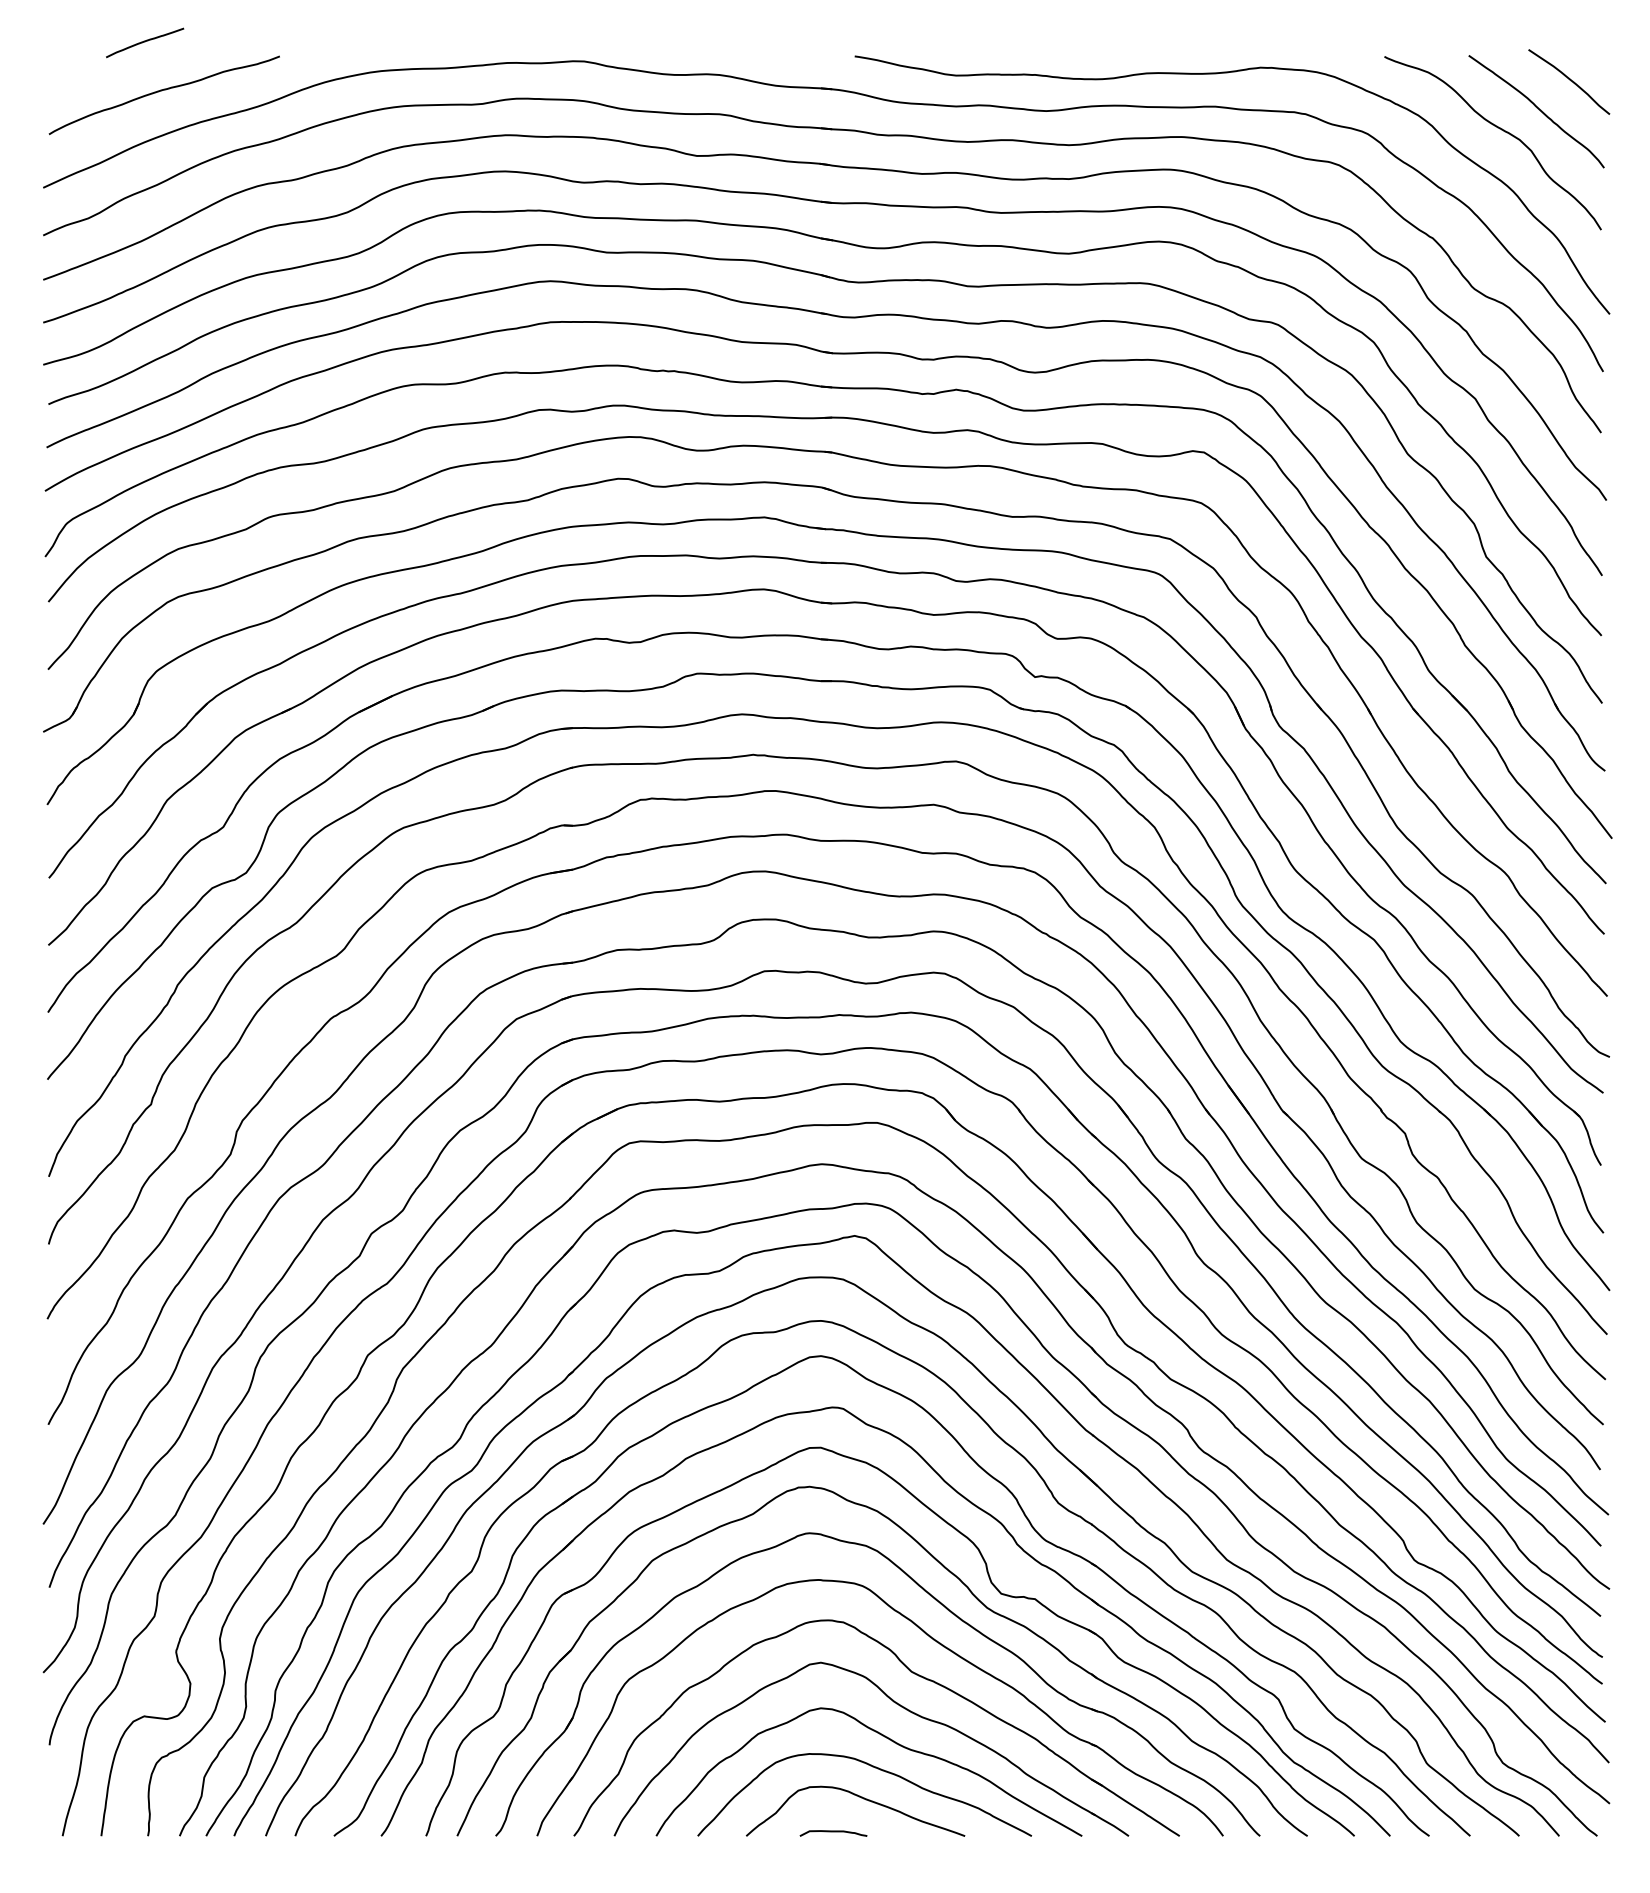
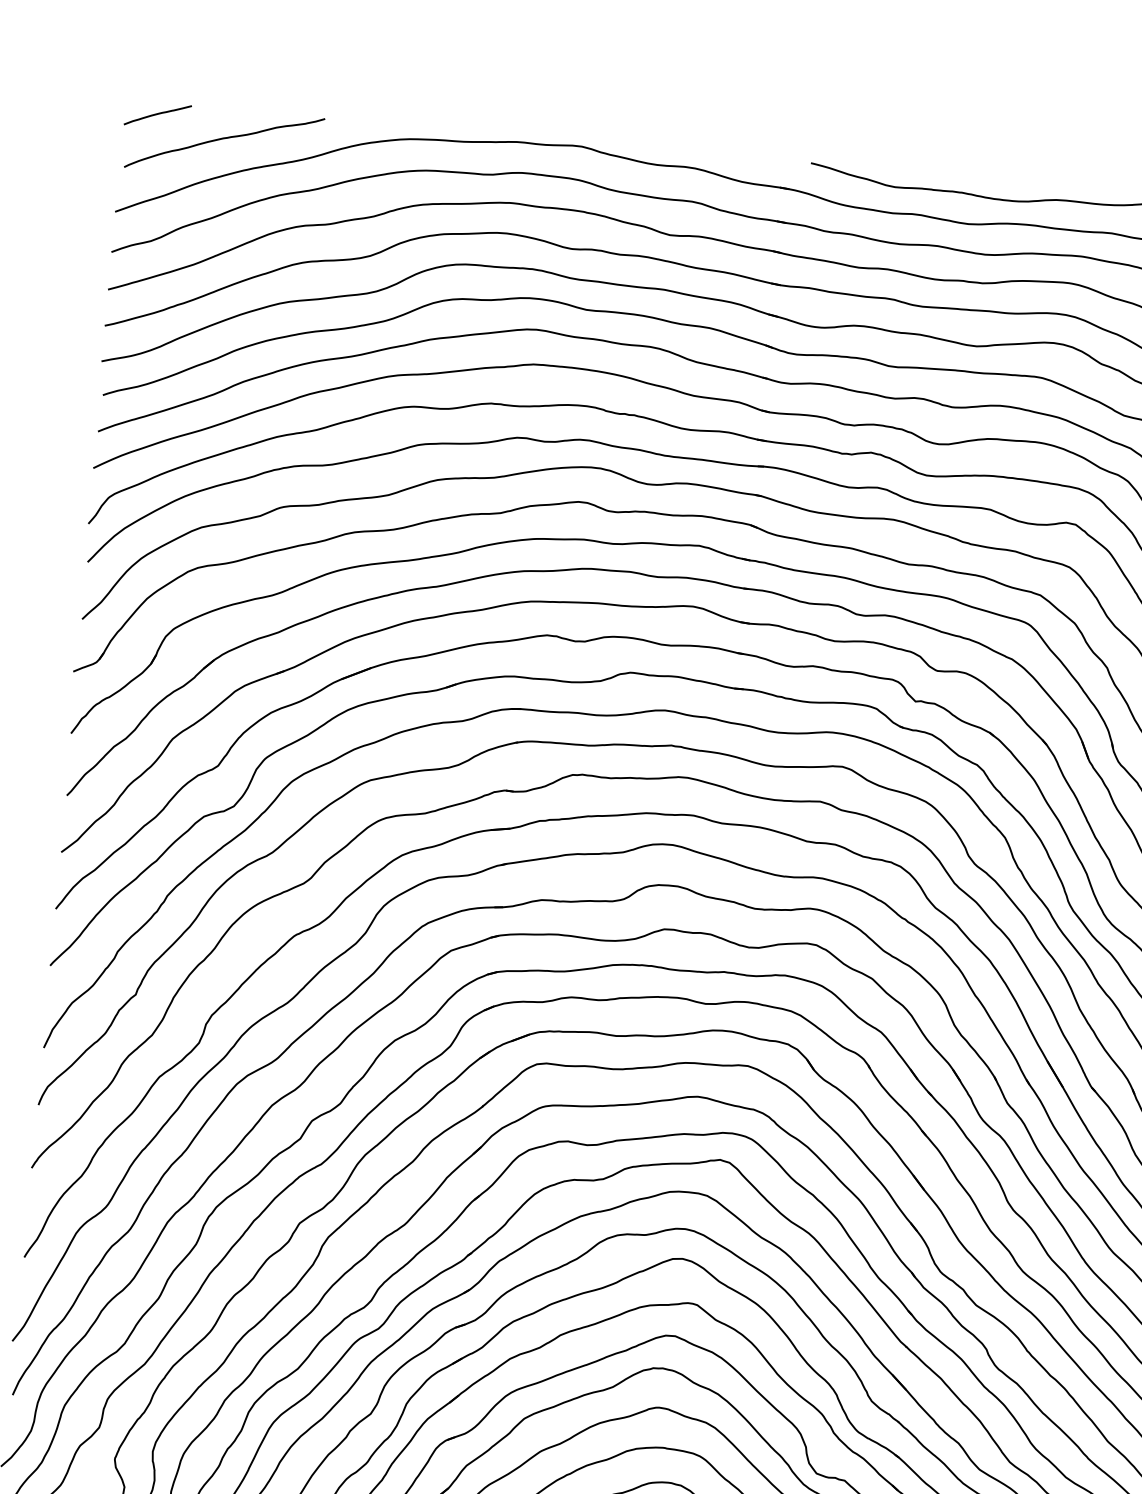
curve: (145, 42) -> (158, 114), moved

